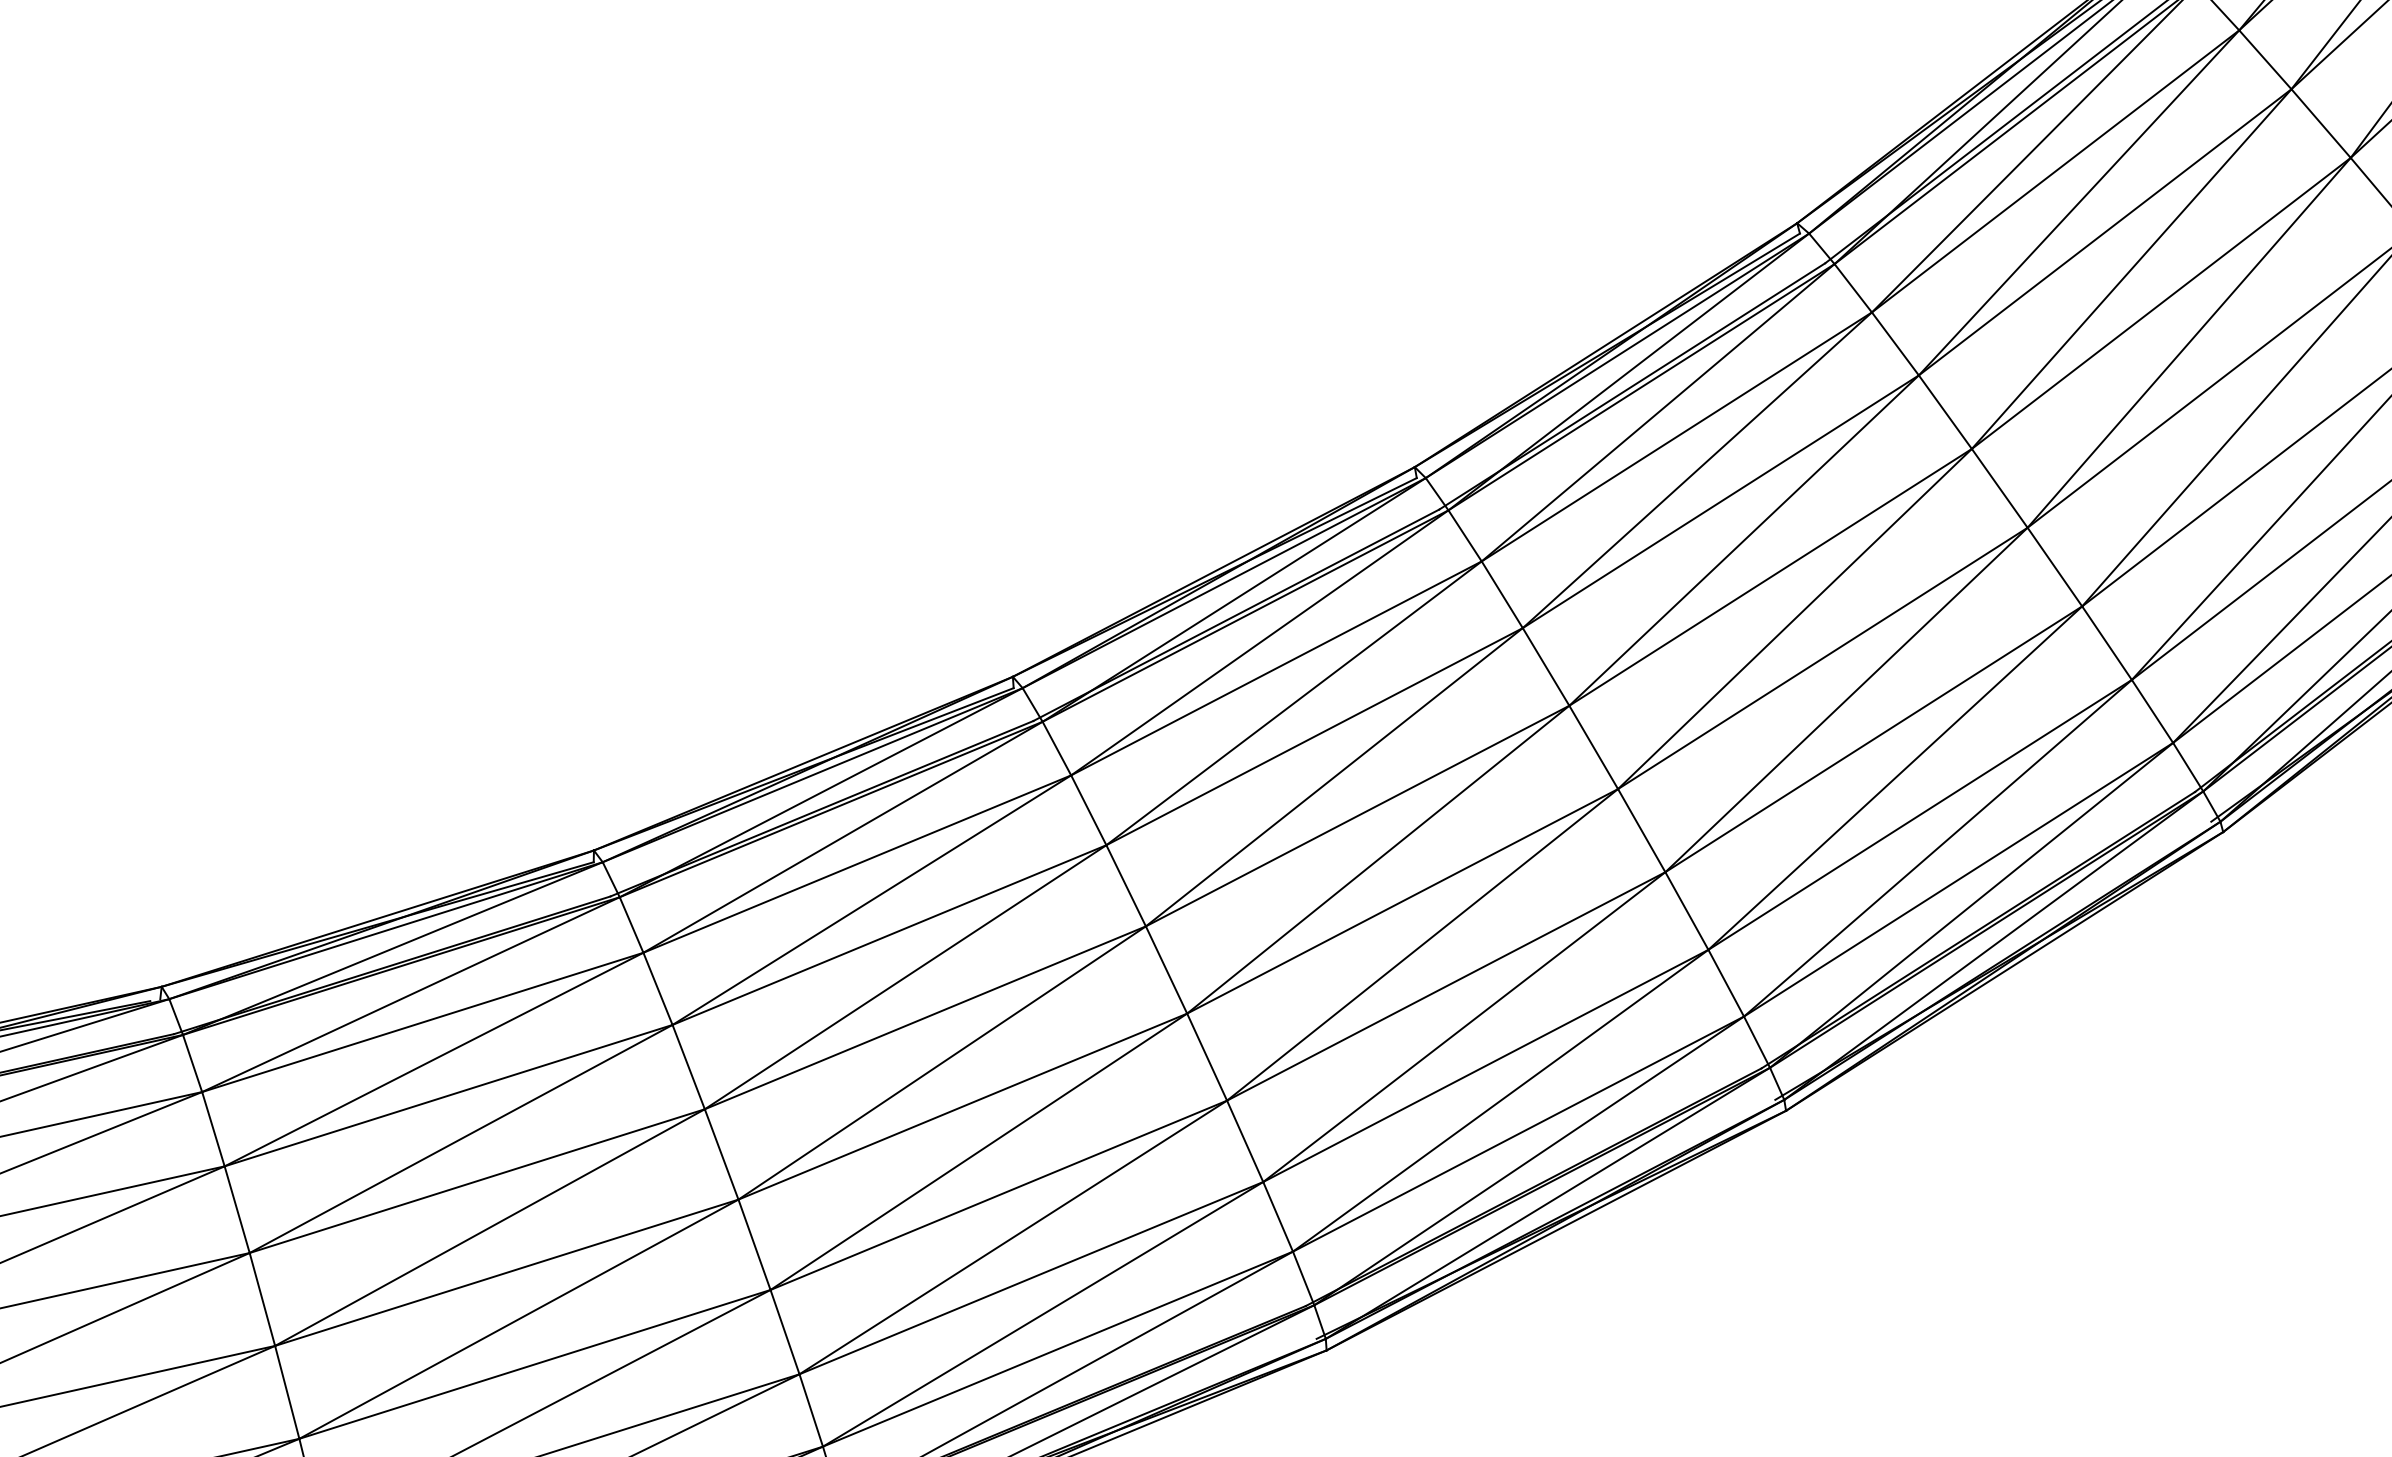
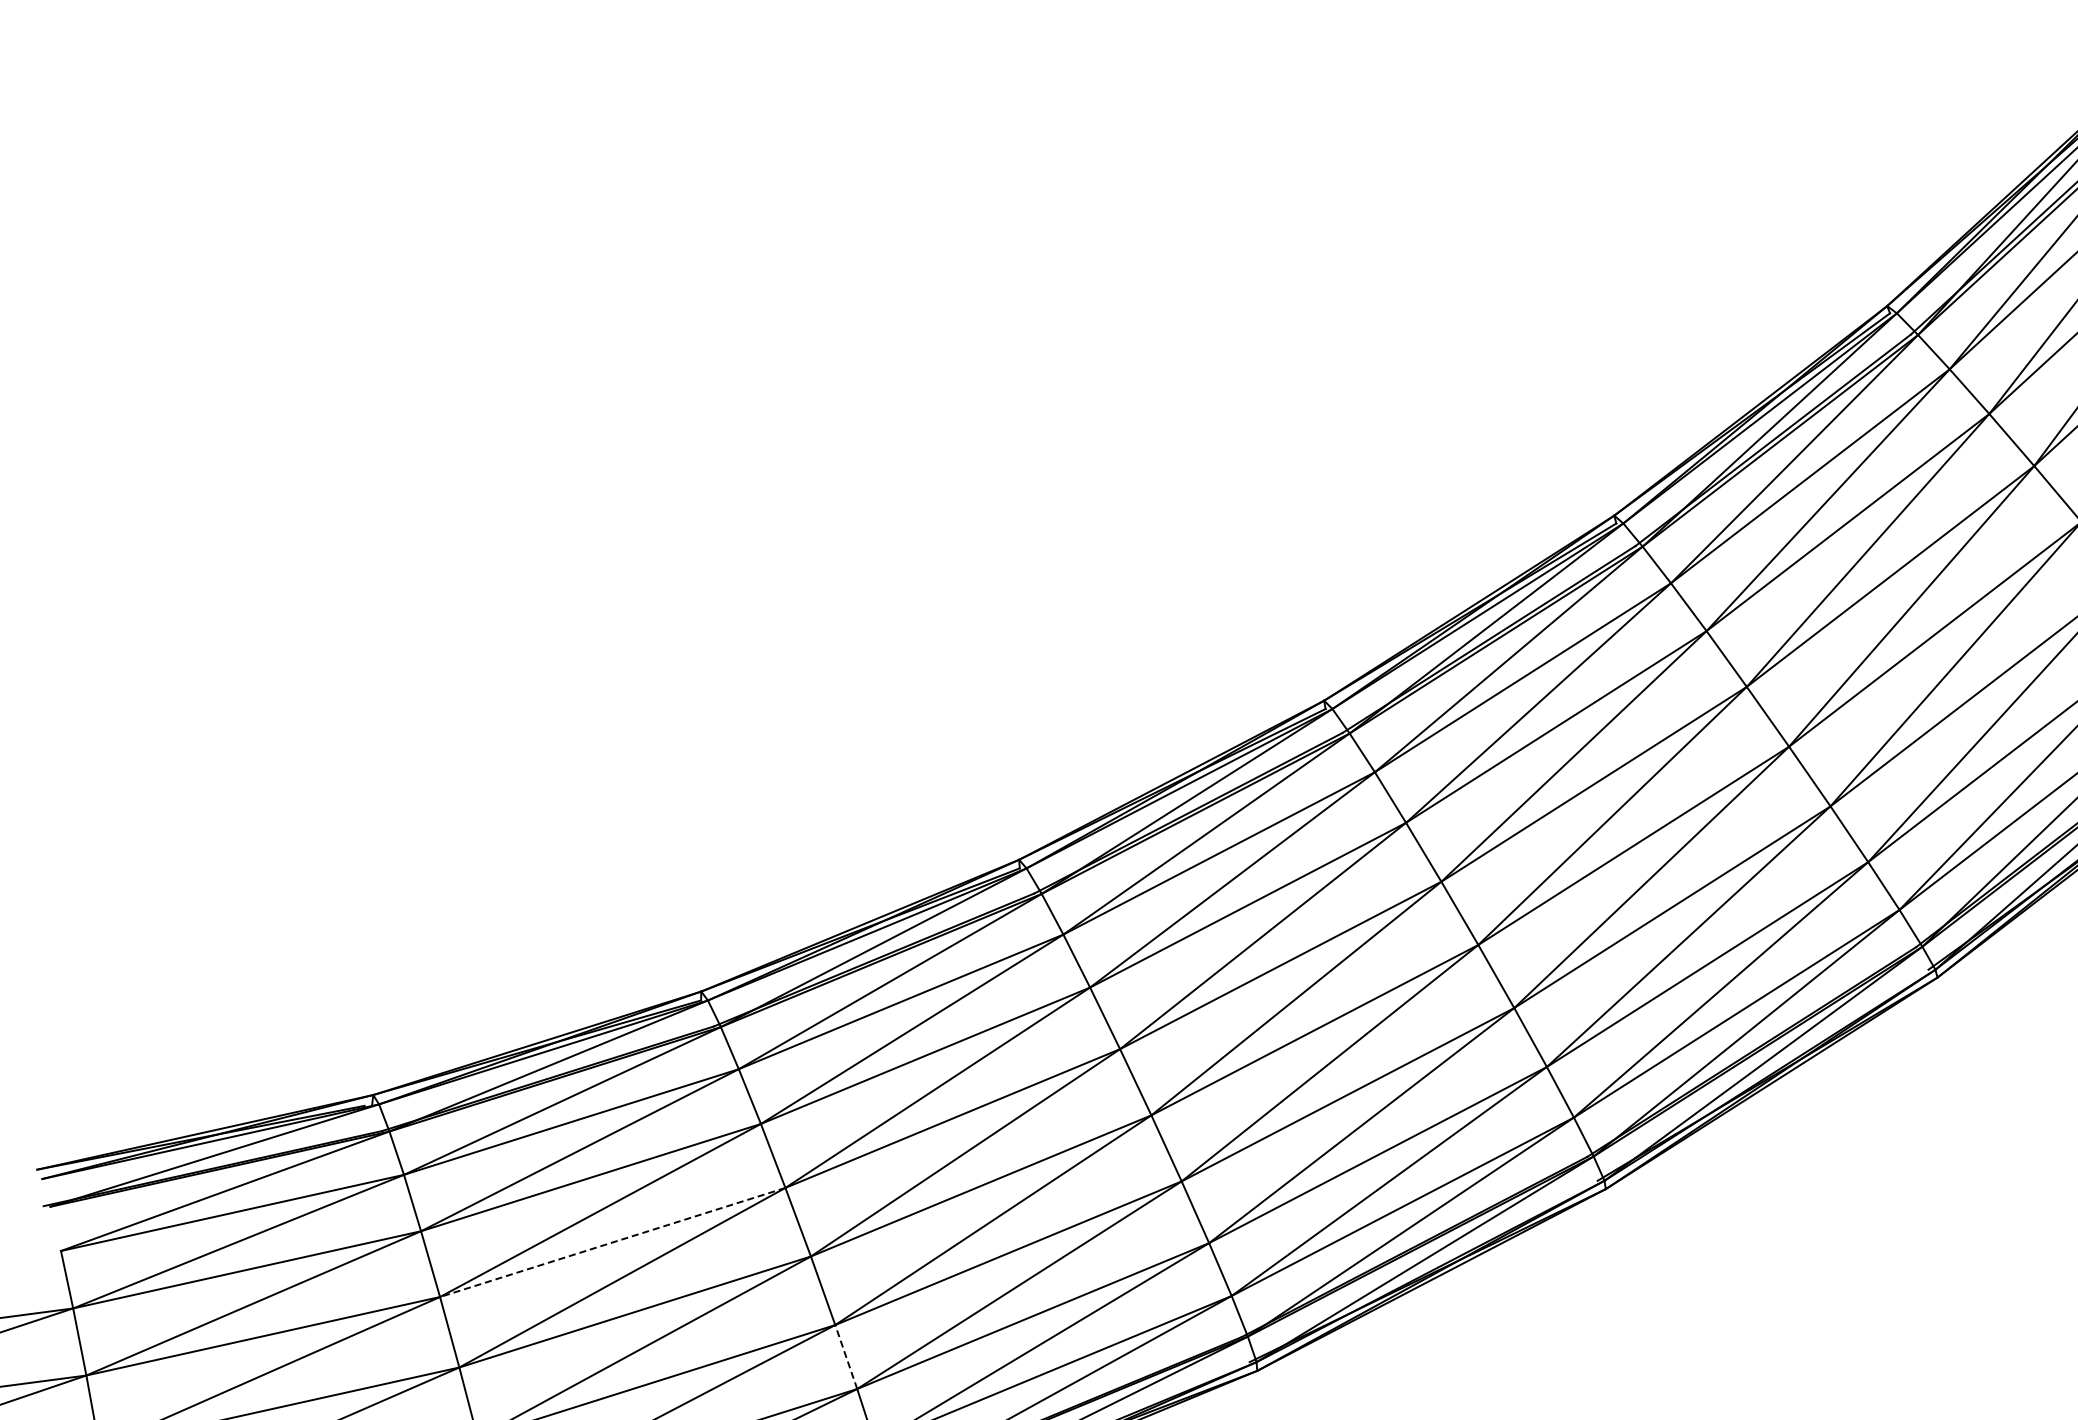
line: (476, 1181) -> (612, 1242), solid -> dashed
line: (785, 1332) -> (846, 1357), solid -> dashed

